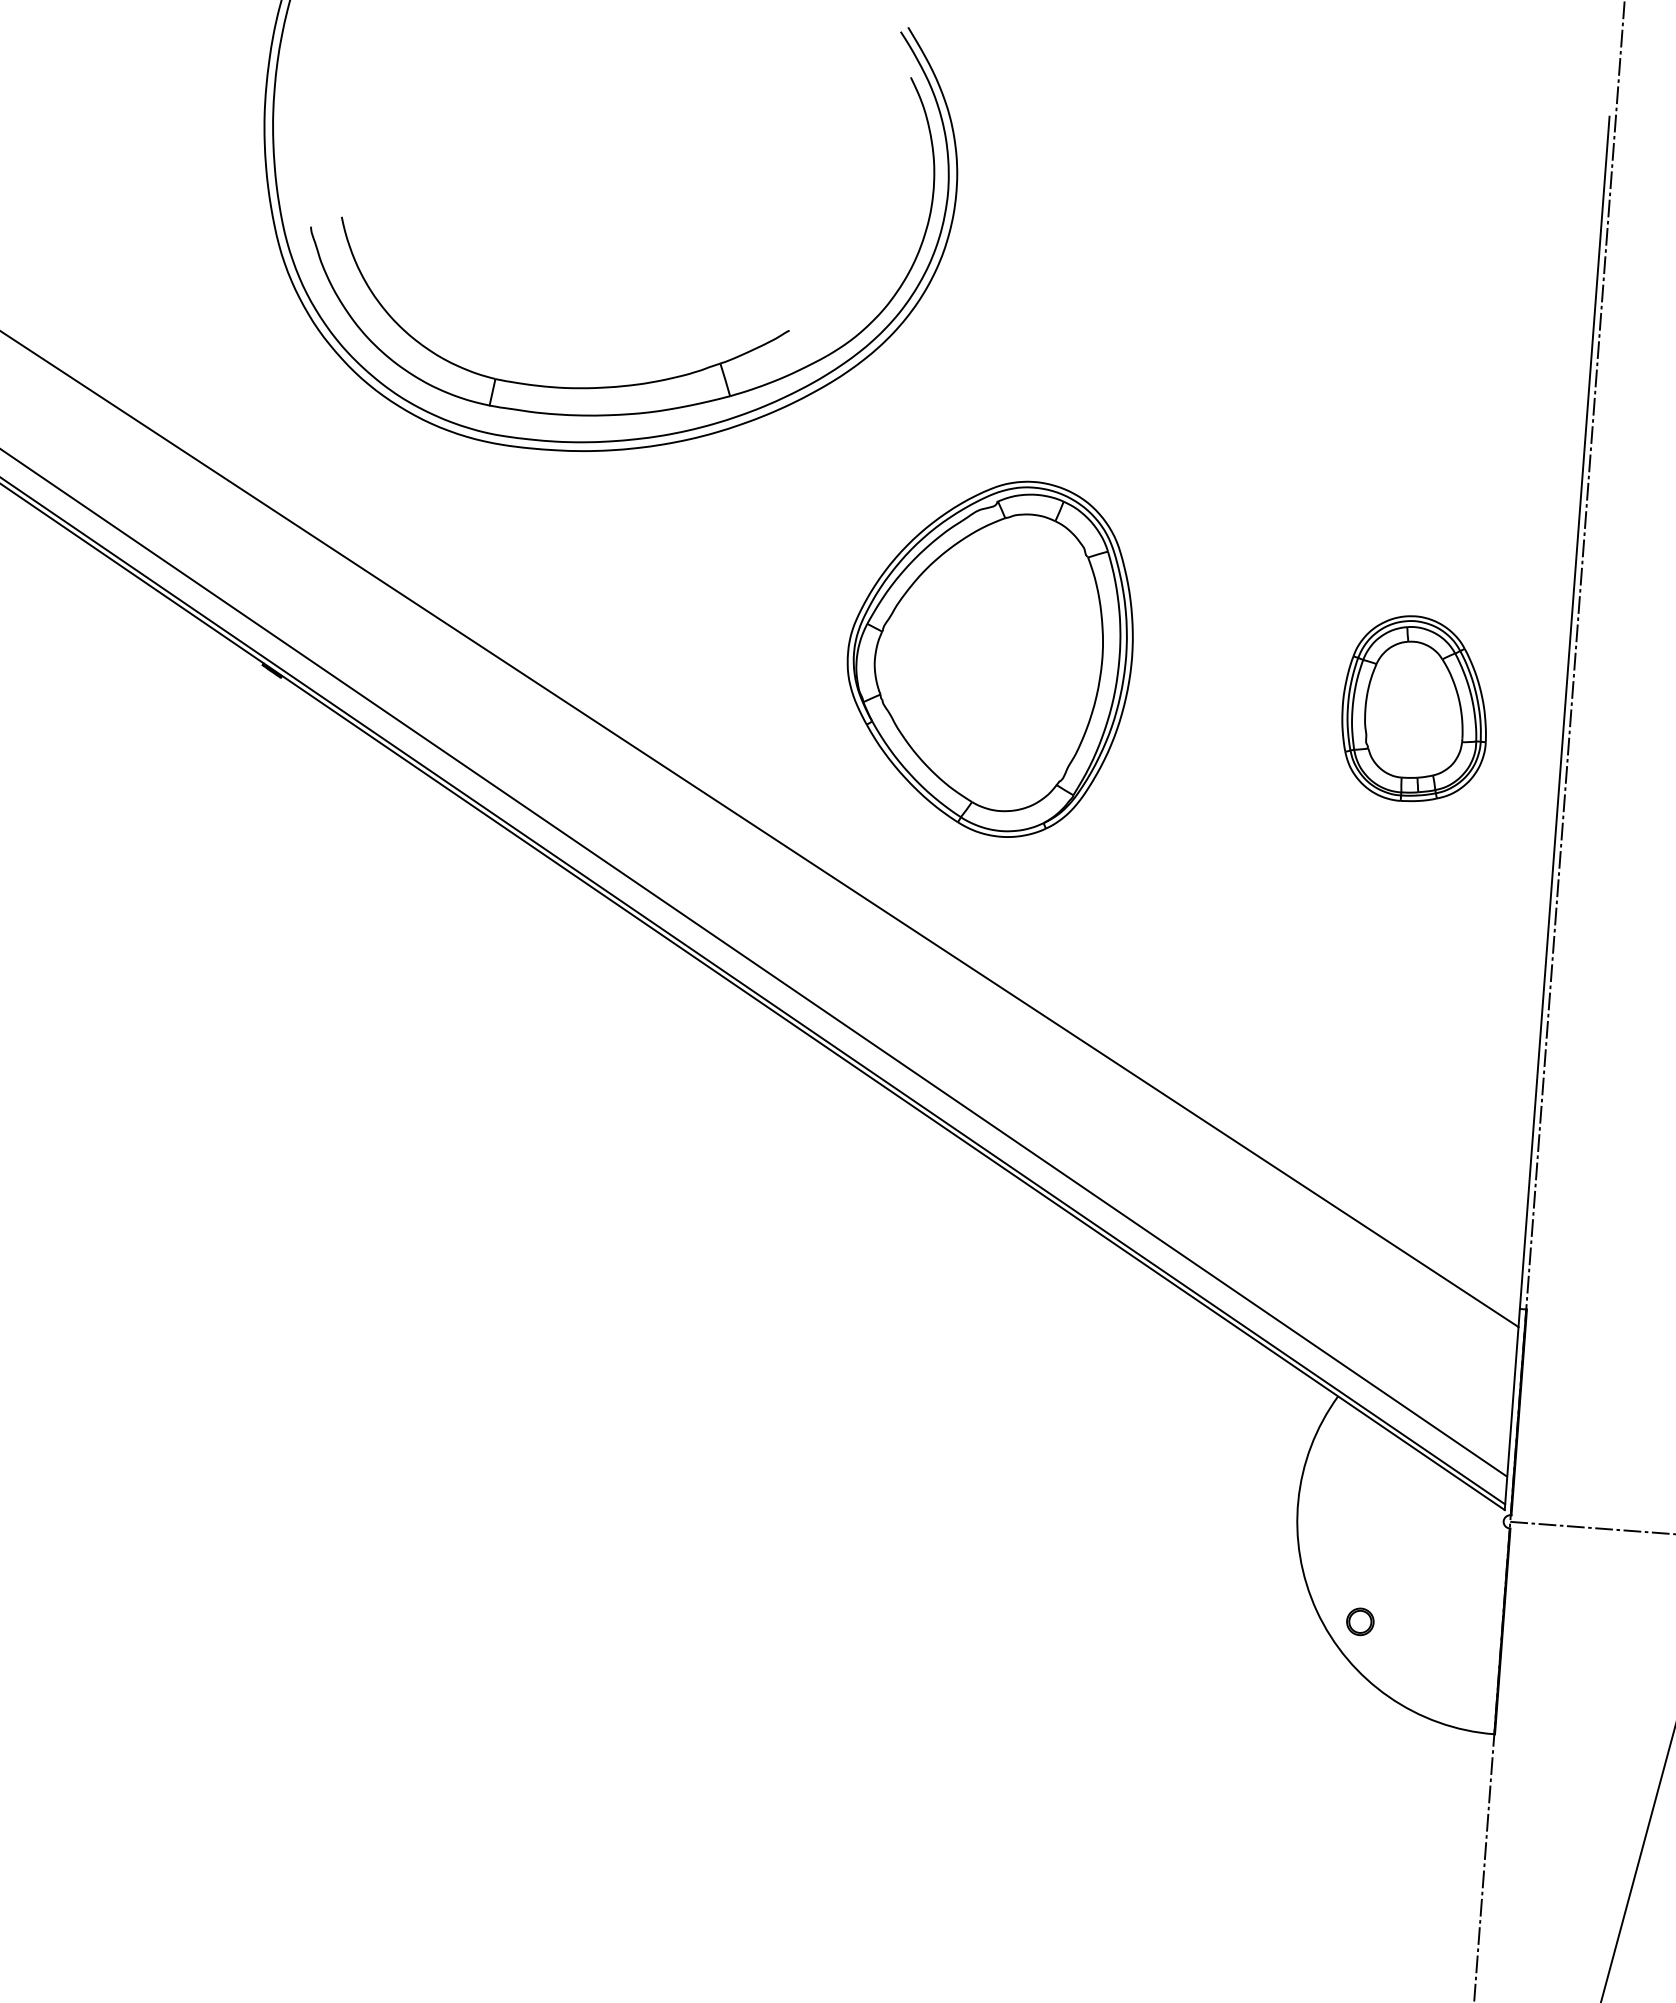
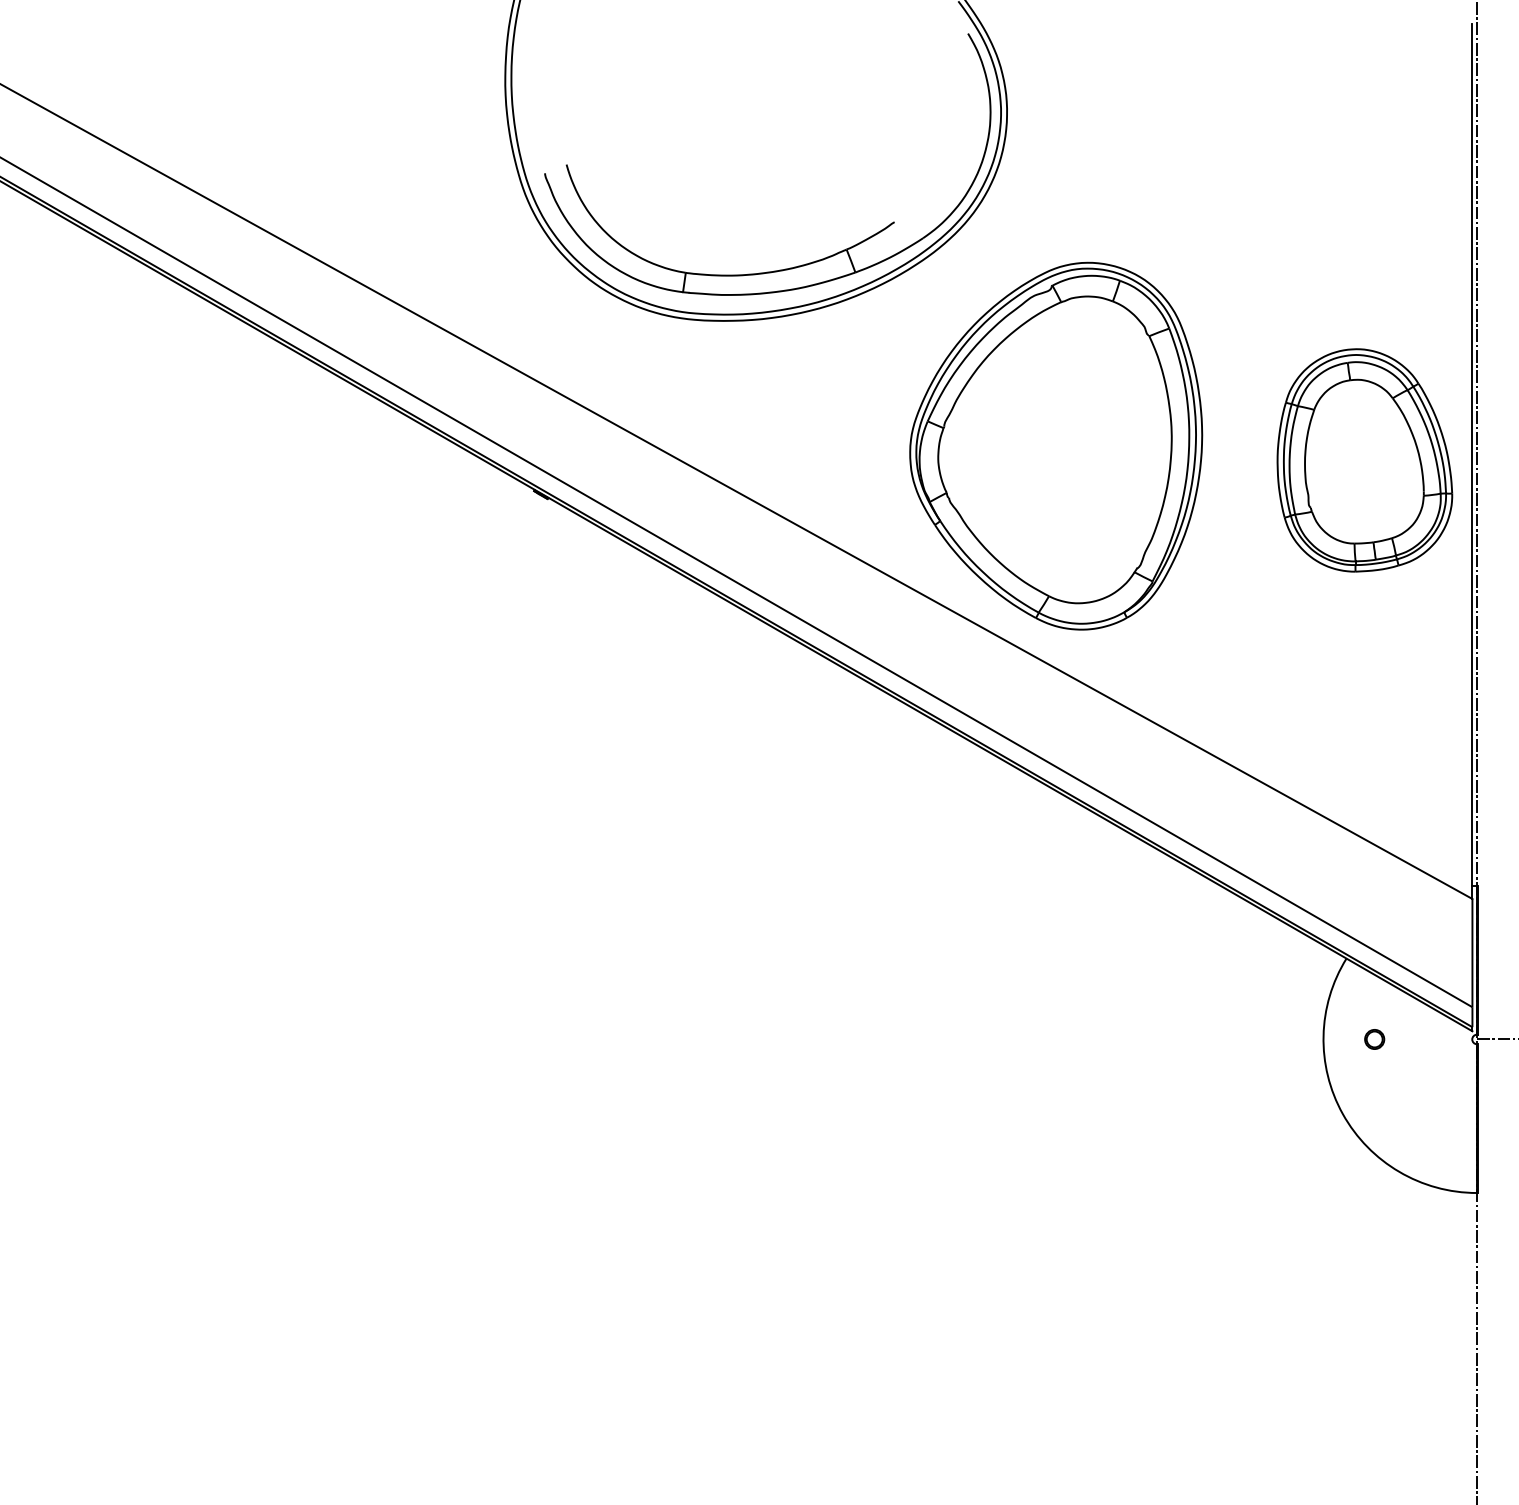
part: (990, 656) -> (1056, 445), size x1.43
part: (1414, 709) -> (1364, 460), size x1.67
part: (1360, 1621) -> (1374, 1039), moved

